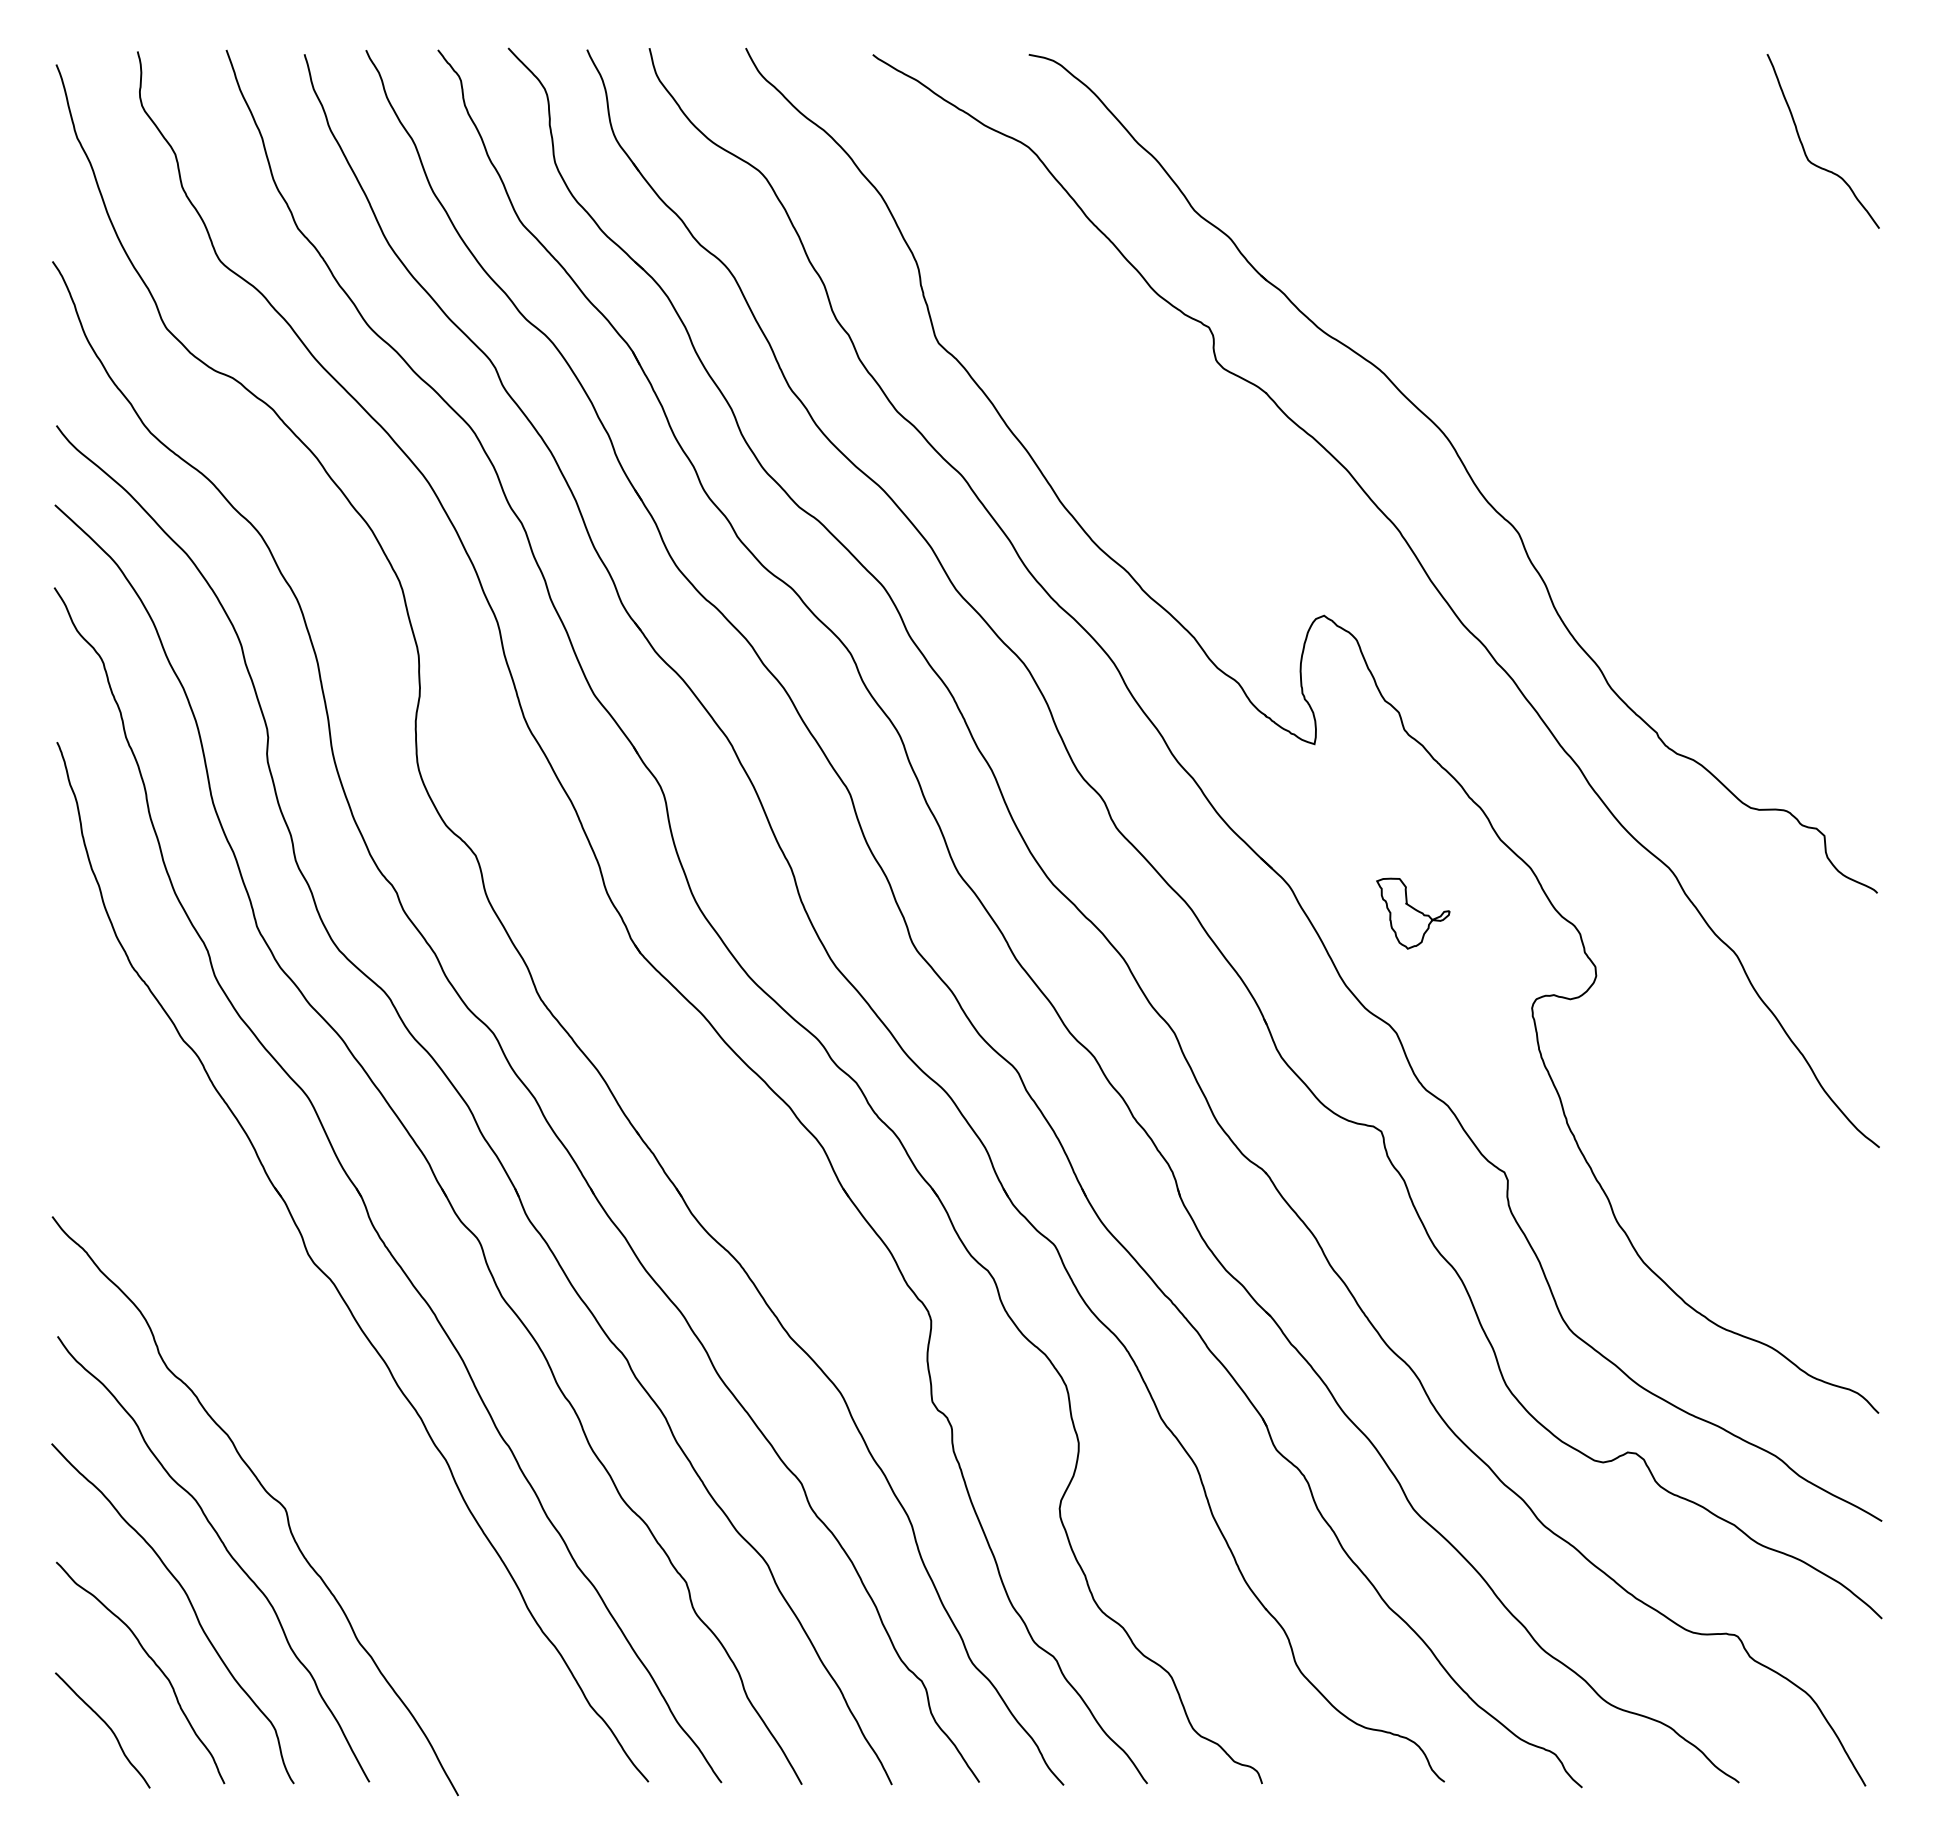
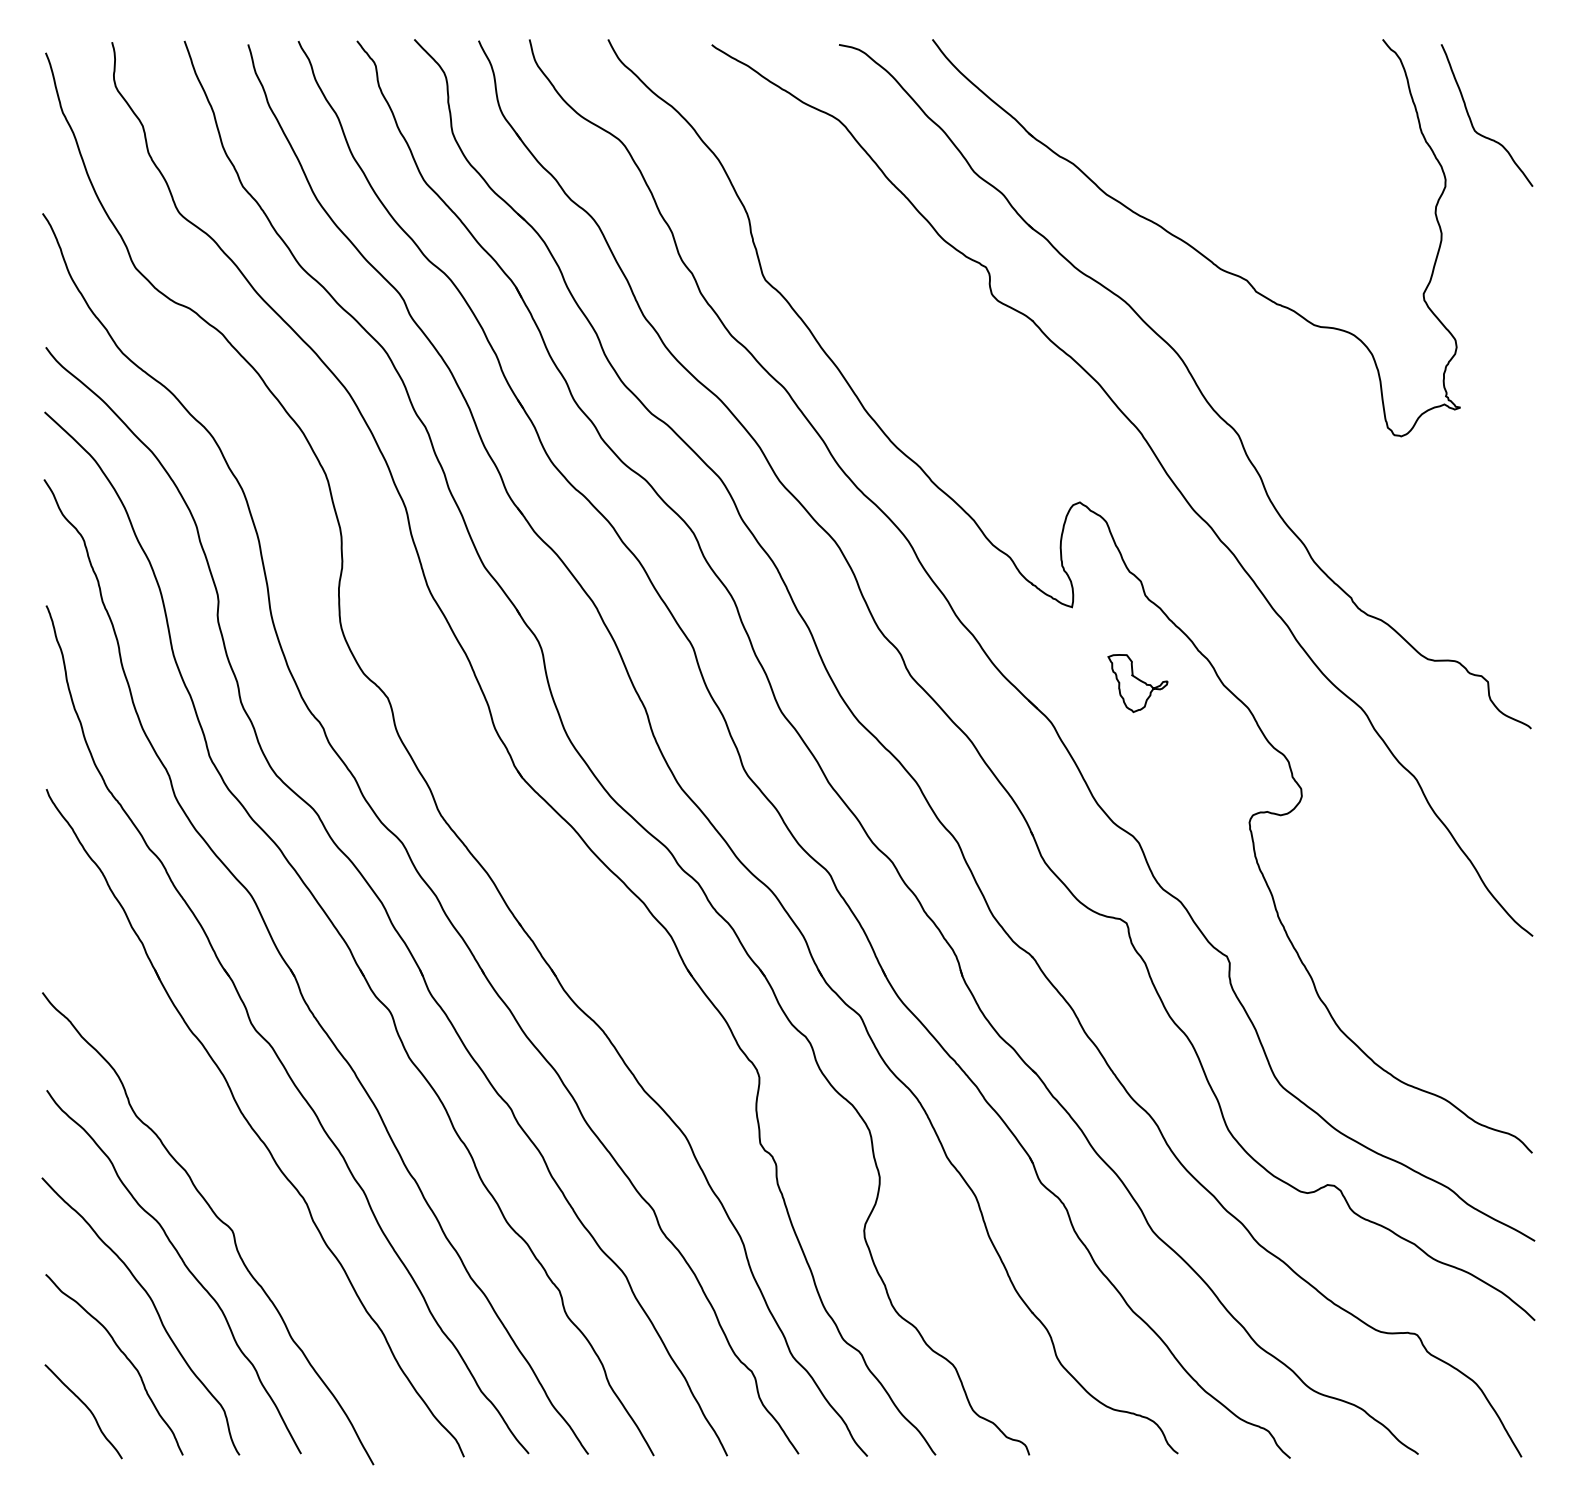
part: (1460, 300) -> (1191, 245), added
part: (1413, 913) -> (1138, 683), moved
part: (312, 1376) -> (254, 1122), added

